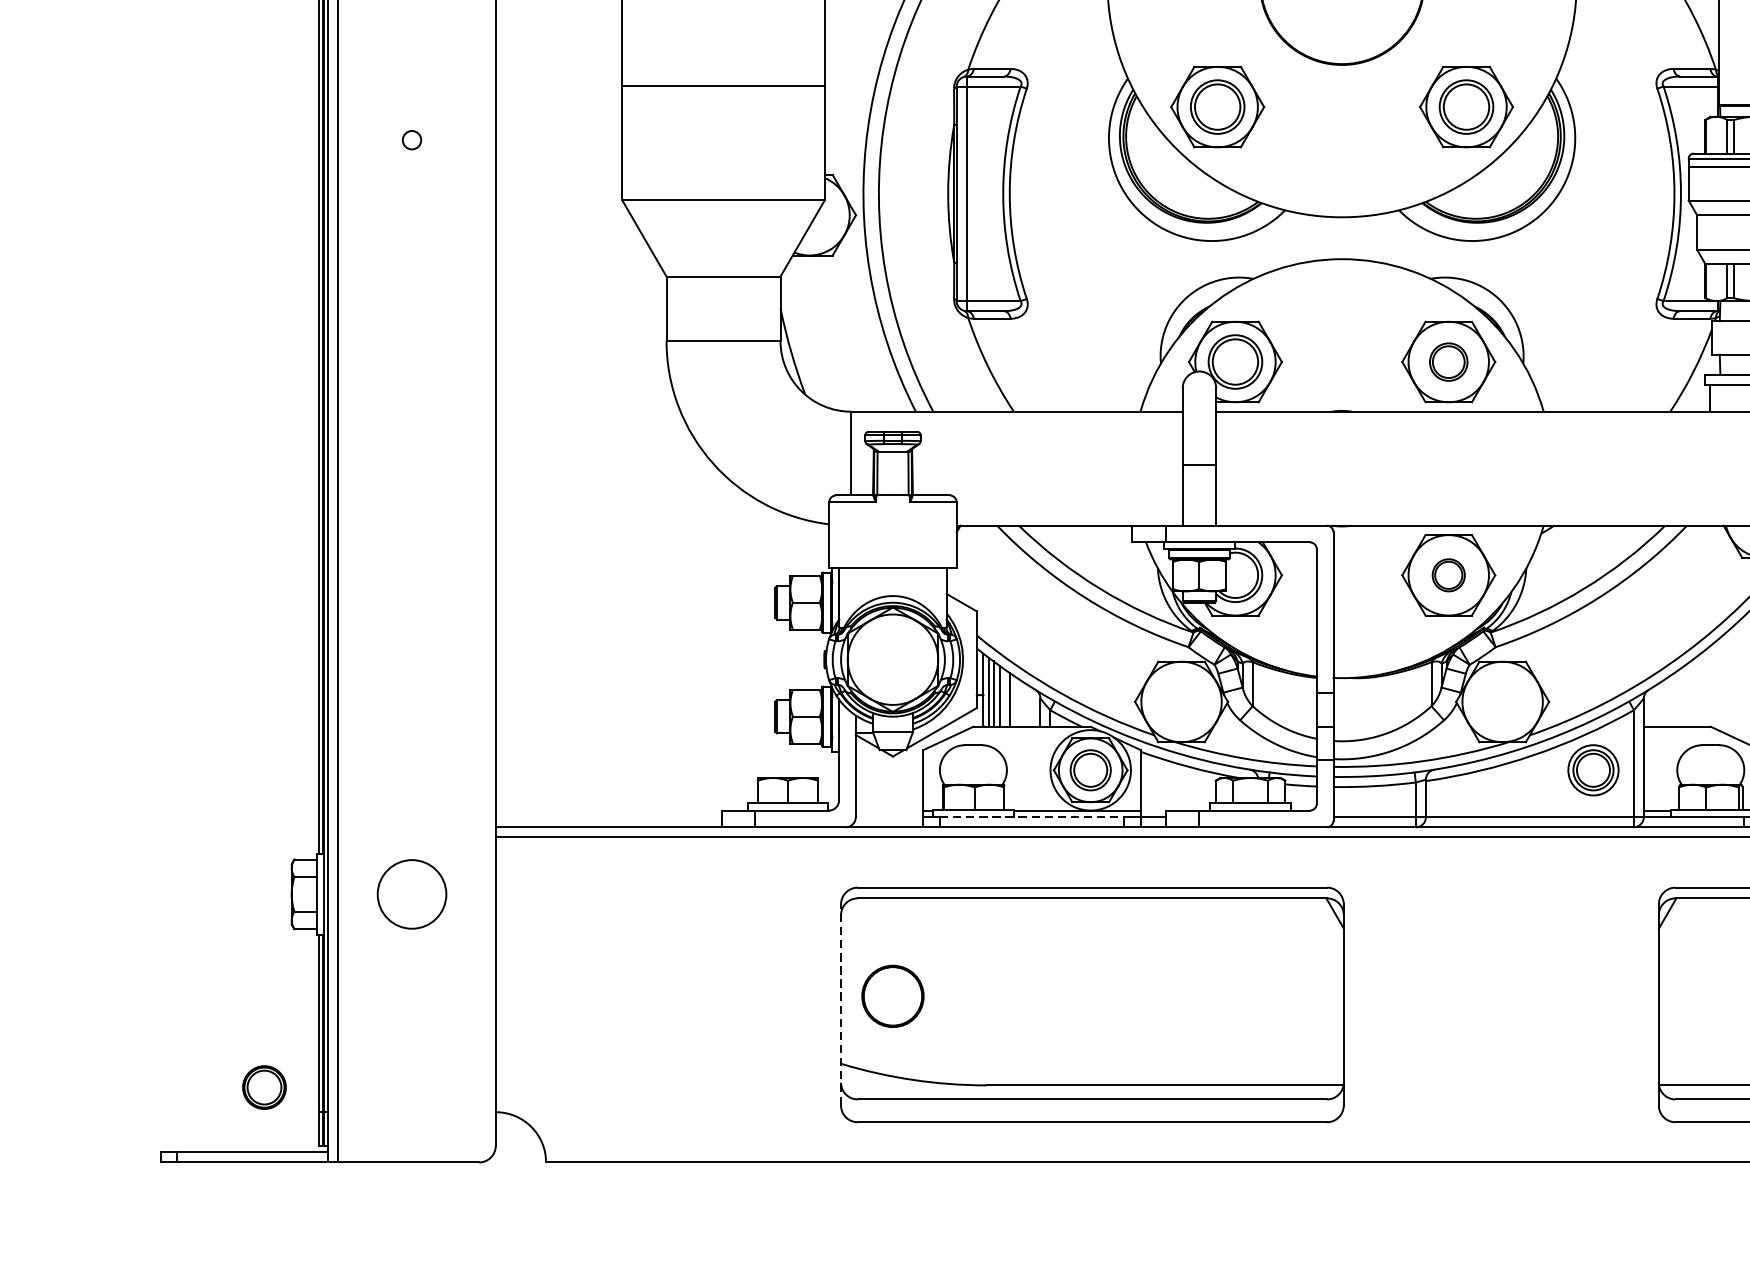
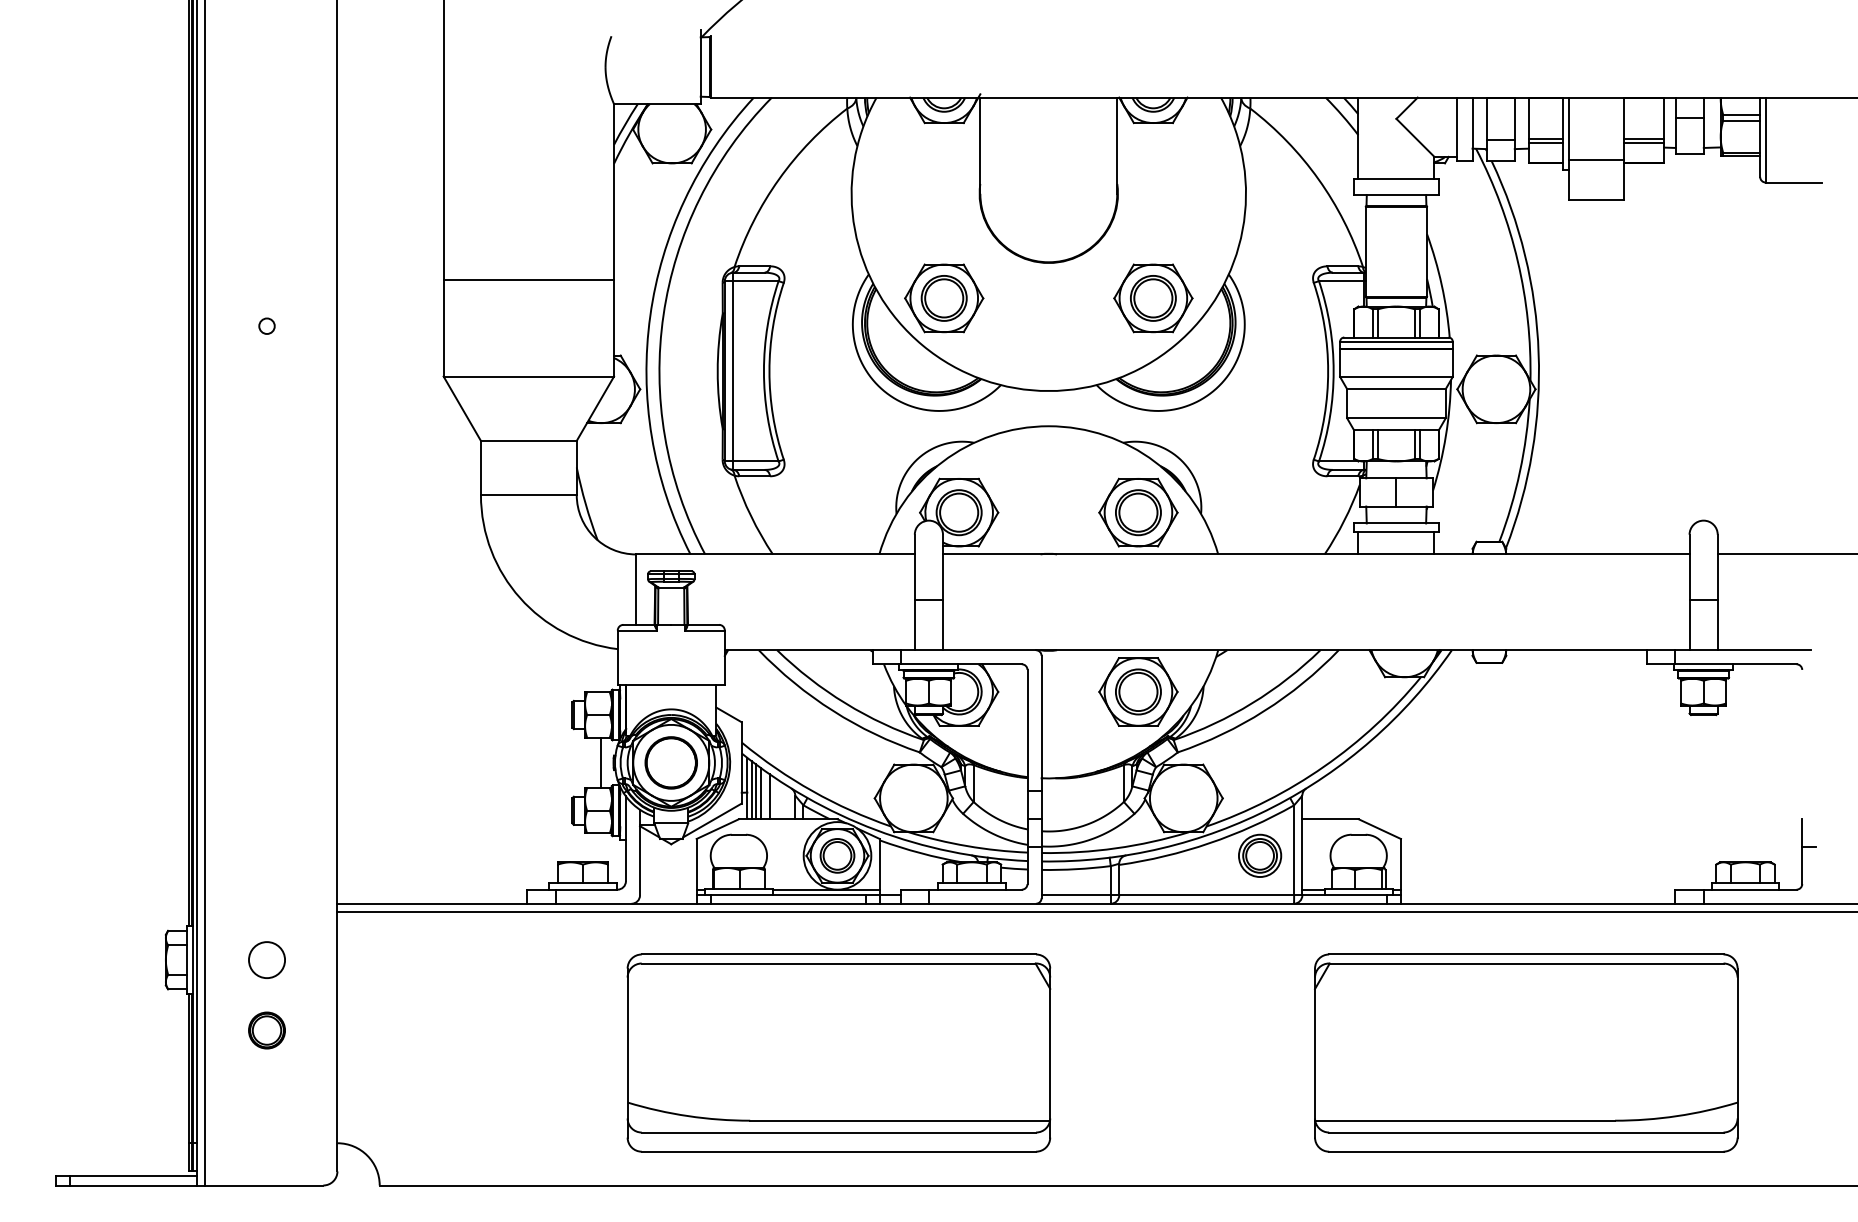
part: (1448, 361) -> (1138, 512), size x1.43
part: (1448, 574) -> (1138, 691), size x1.67
line: (808, 659) -> (600, 762), added
line: (1032, 817) -> (788, 895), dashed -> solid
circle: (411, 893) -> (266, 959), size x0.62
circle: (892, 995) -> (670, 762), moved
line: (840, 1005) -> (627, 1053), dashed -> solid
part: (263, 1087) -> (266, 1030), moved

